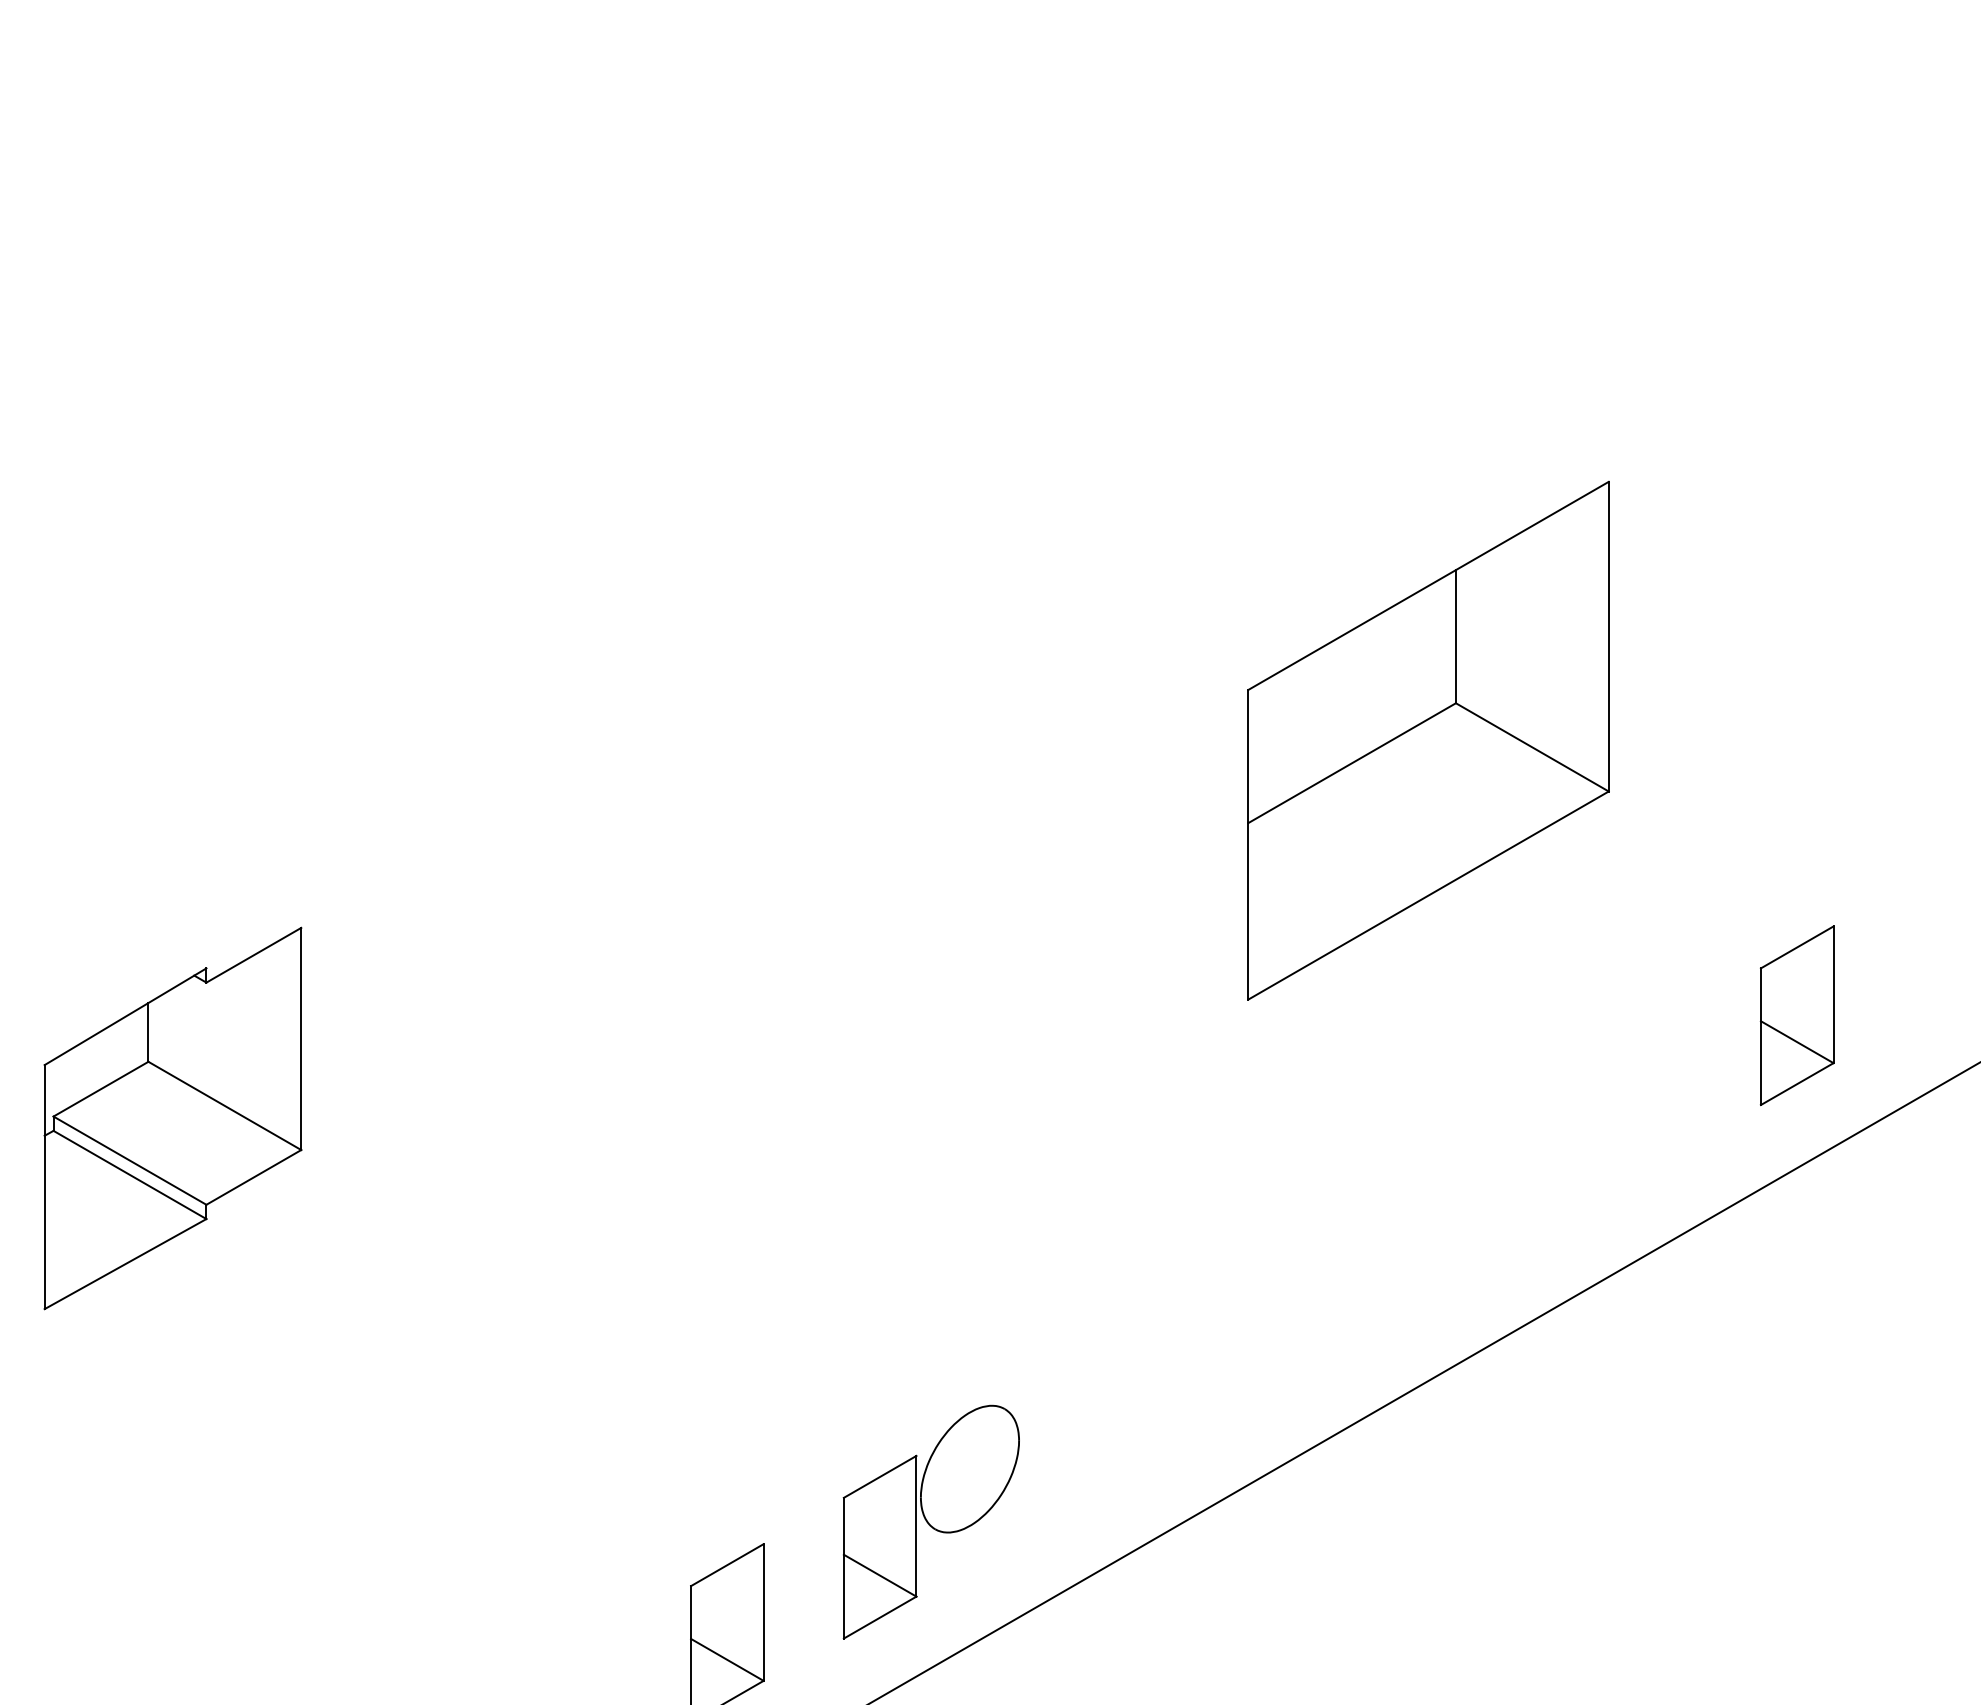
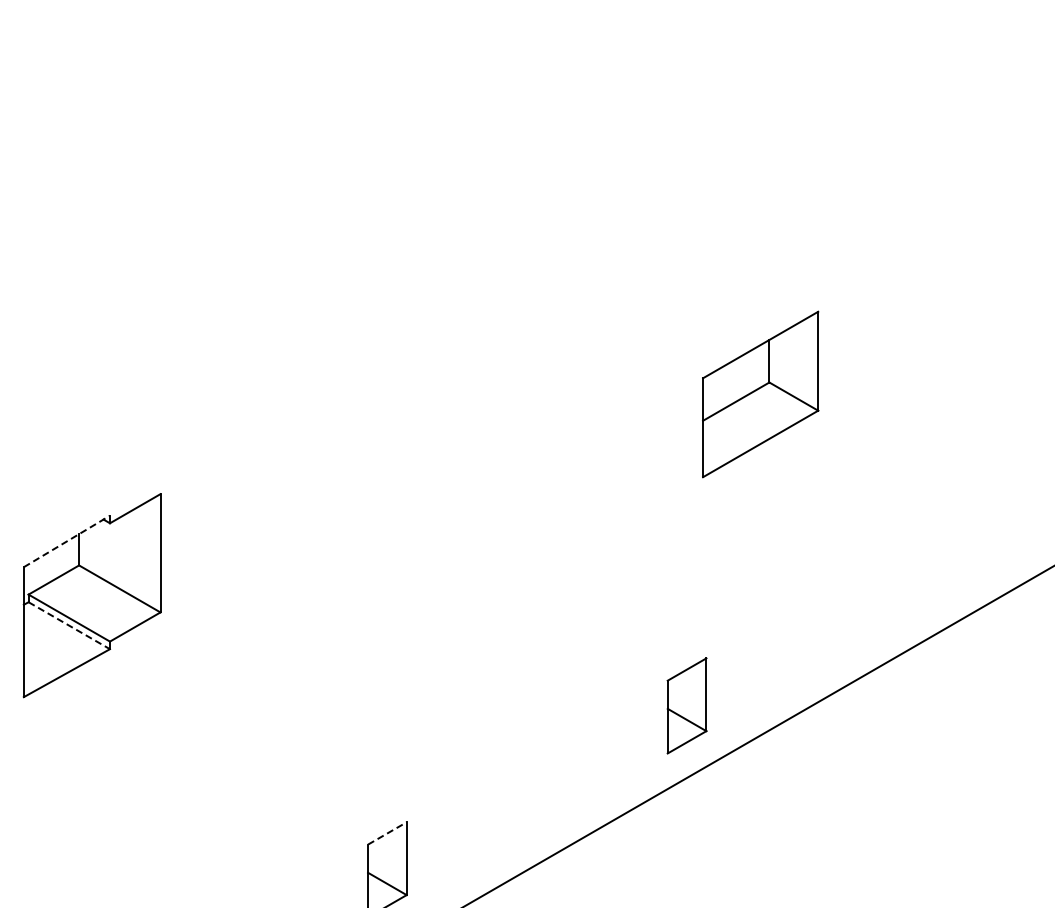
part: (1428, 740) -> (760, 394), size x0.6
part: (1796, 1014) -> (686, 705), moved
line: (126, 1016) -> (67, 541), solid -> dashed
line: (130, 1174) -> (69, 625), solid -> dashed
part: (930, 1522) -> (495, 810), removed
line: (727, 1565) -> (387, 833), solid -> dashed

